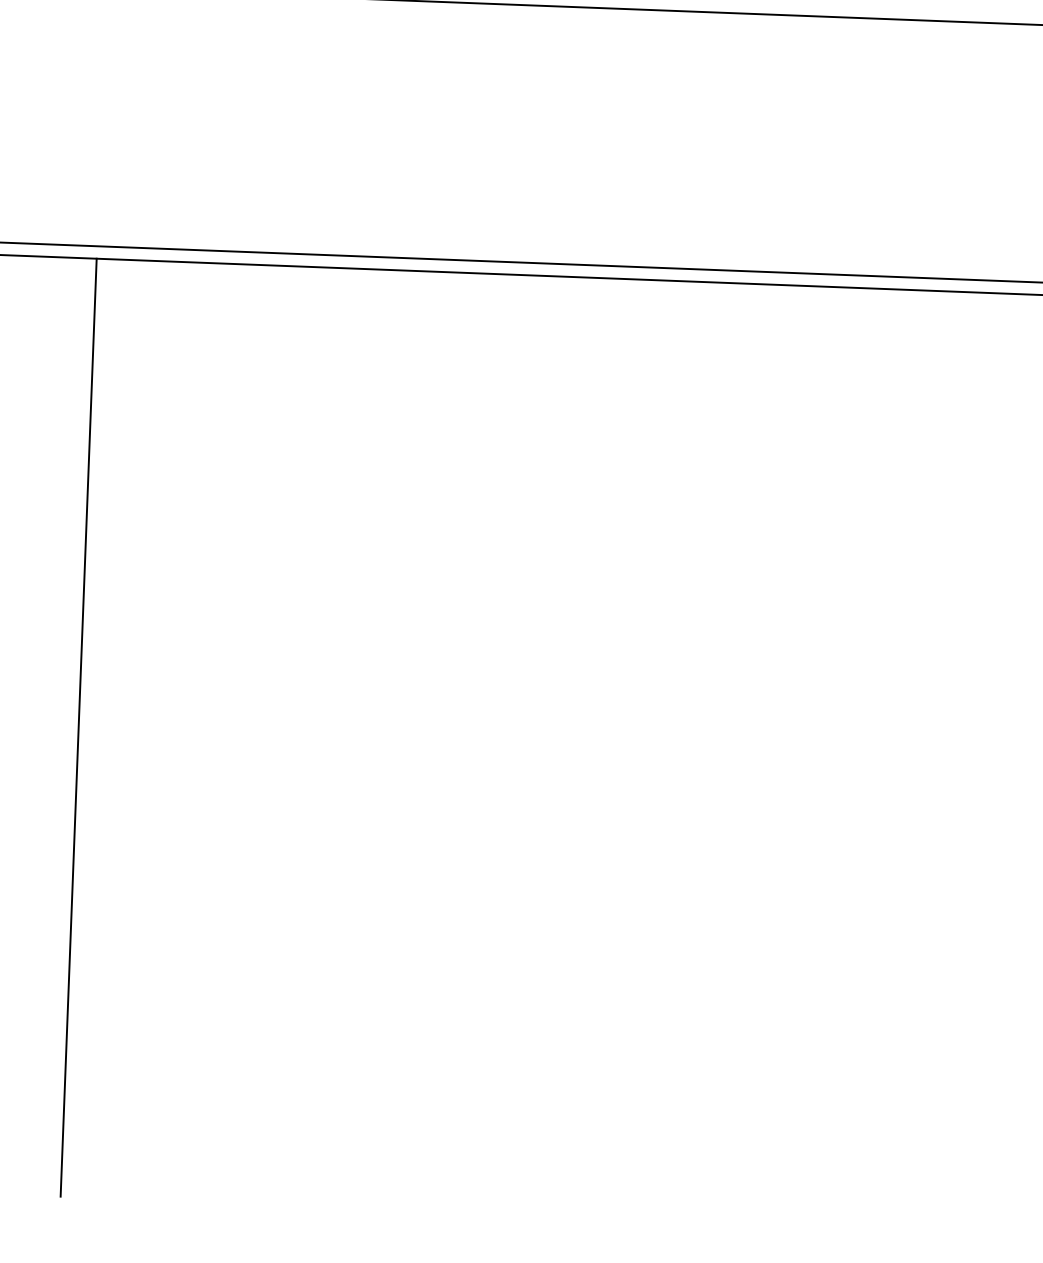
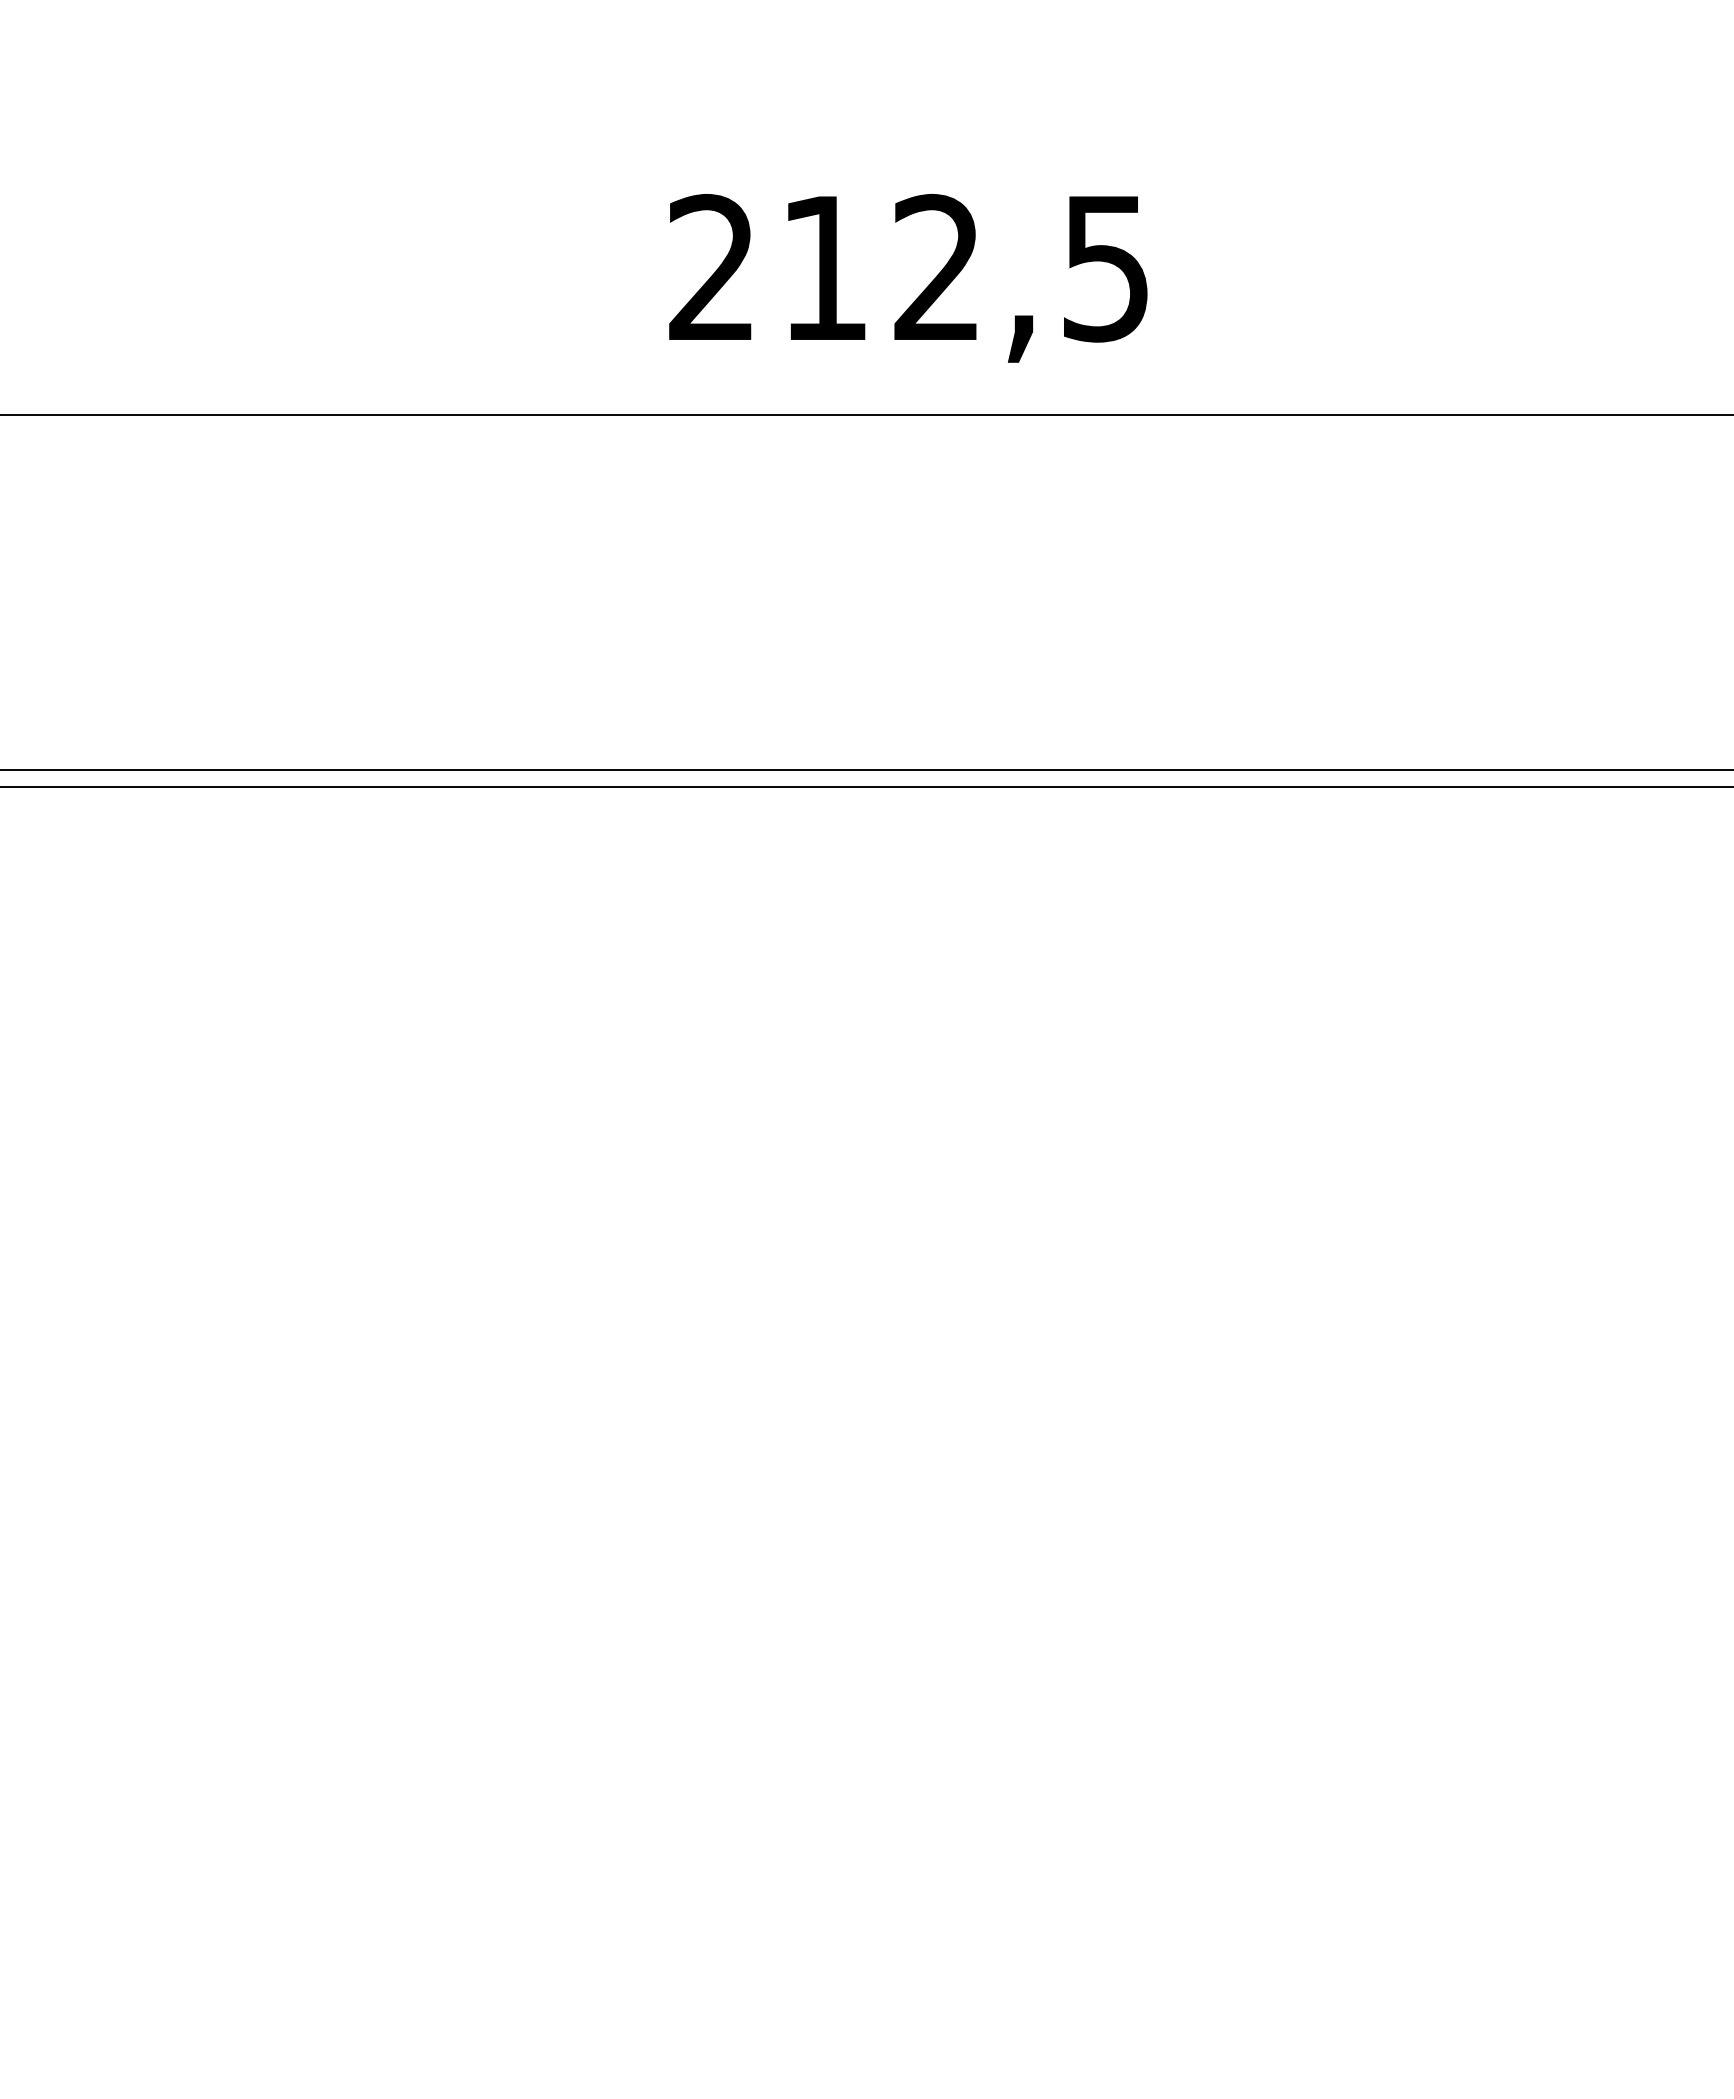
line: (78, 727) -> (6, 1435), removed

